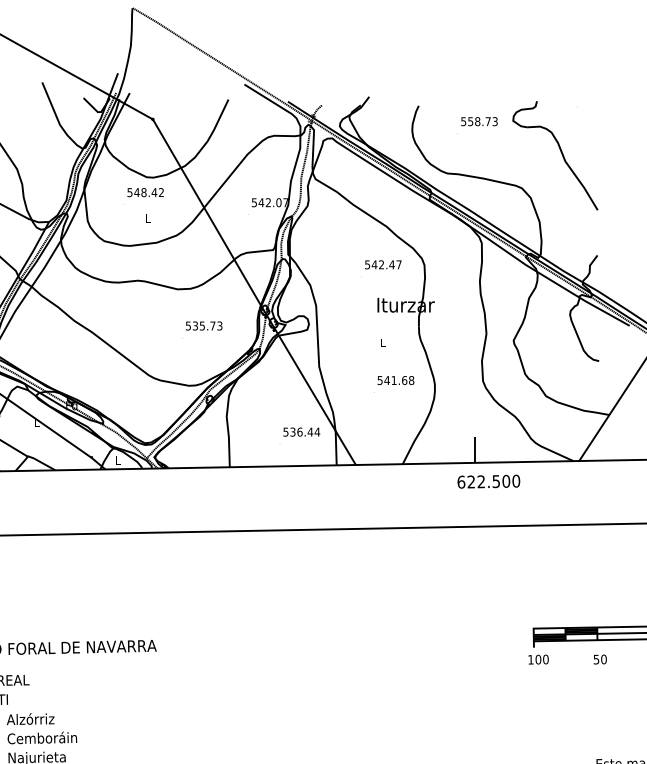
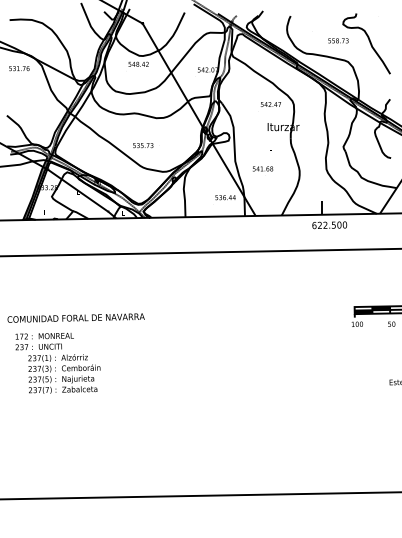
text: (479, 121) -> (338, 40), moved
text: (204, 325) -> (143, 145), moved
text: (396, 379) -> (263, 168), moved

